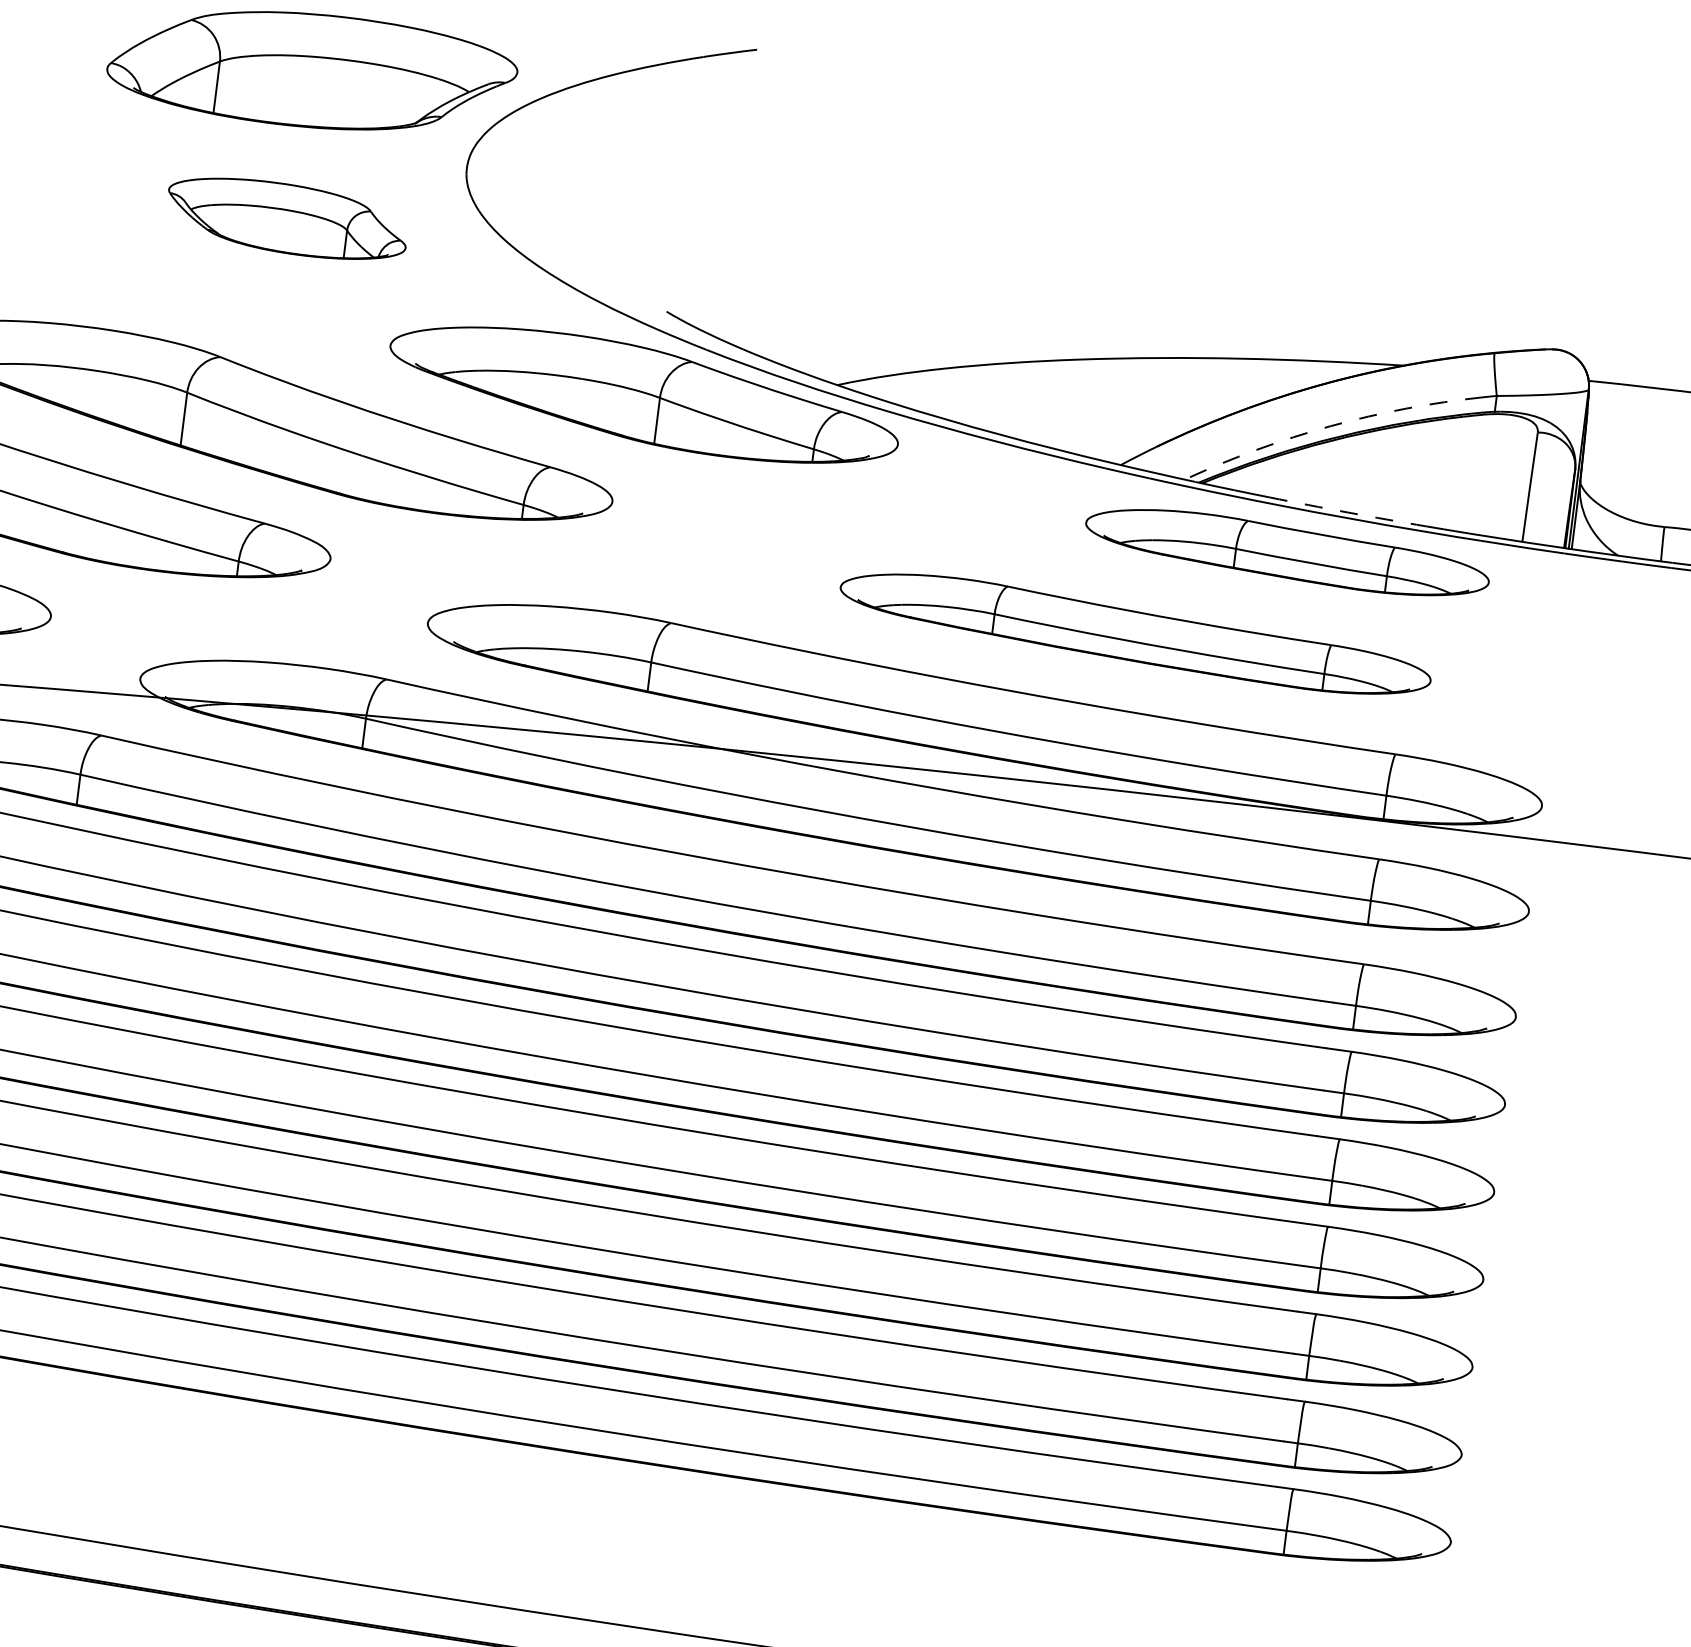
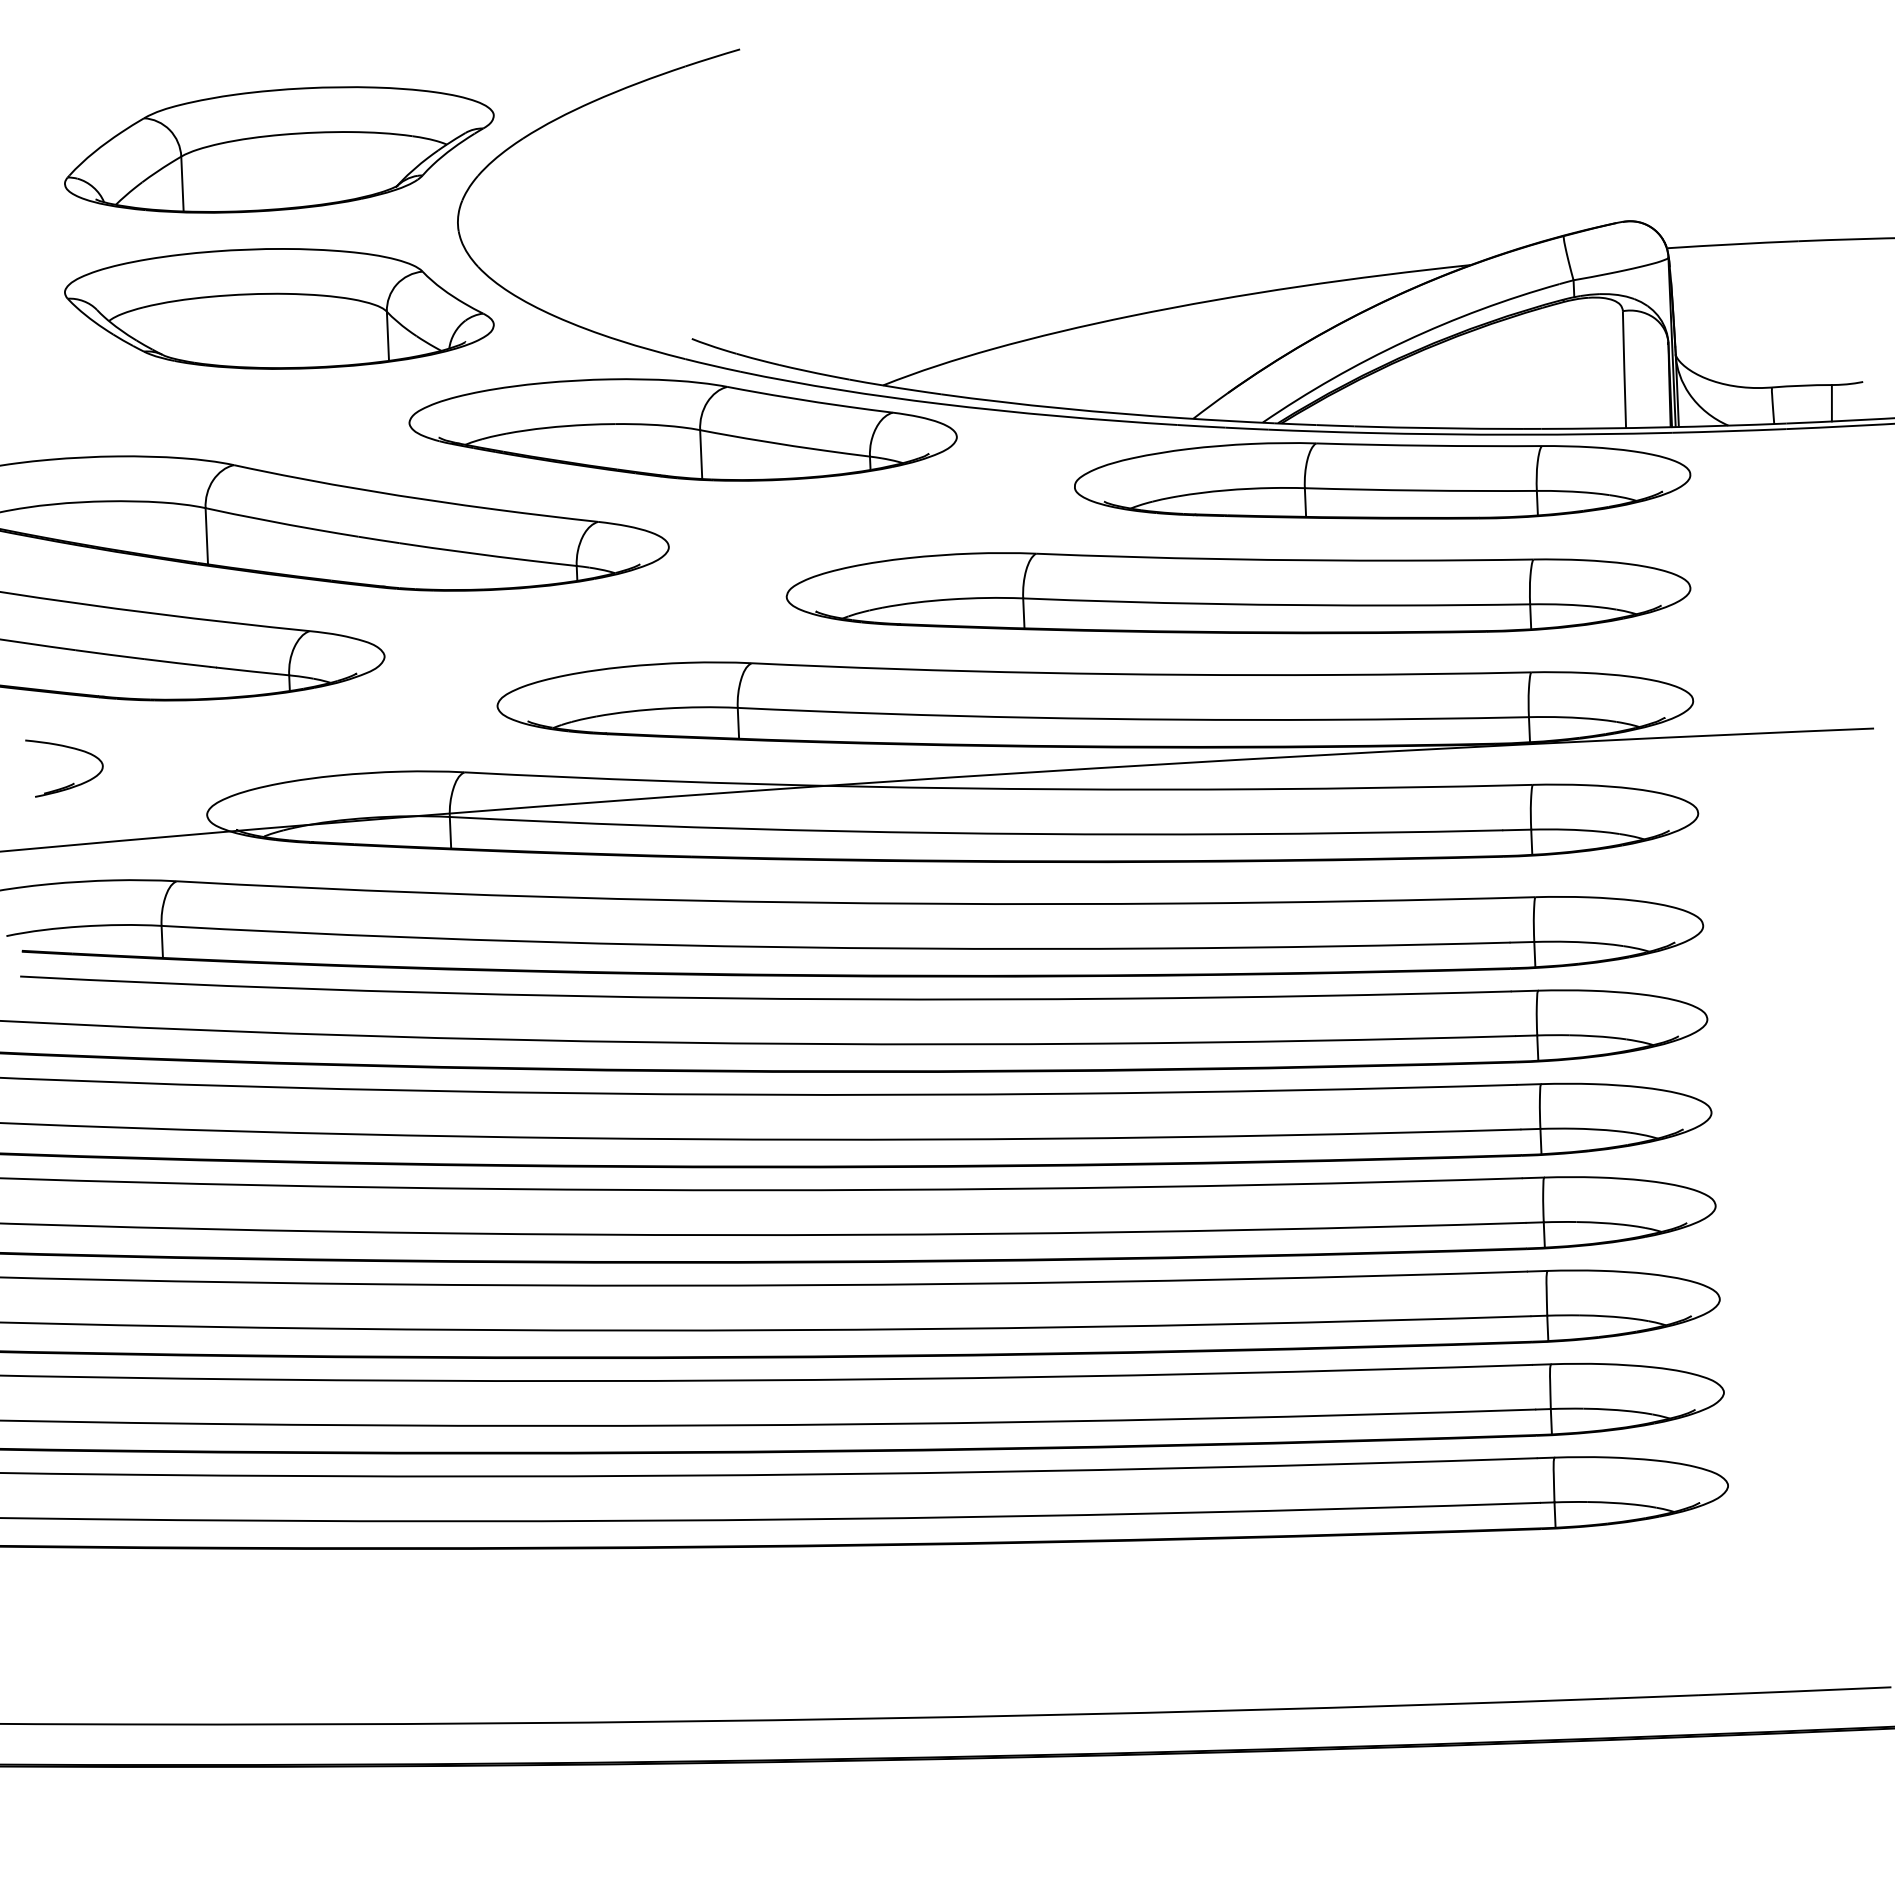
part: (287, 218) -> (279, 308), size x1.67
arc: (1330, 426) -> (1405, 341), dashed -> solid
arc: (1347, 512) -> (1438, 428), dashed -> solid
part: (1287, 552) -> (1382, 480), size x1.43
part: (1135, 634) -> (1238, 593), size x1.43

